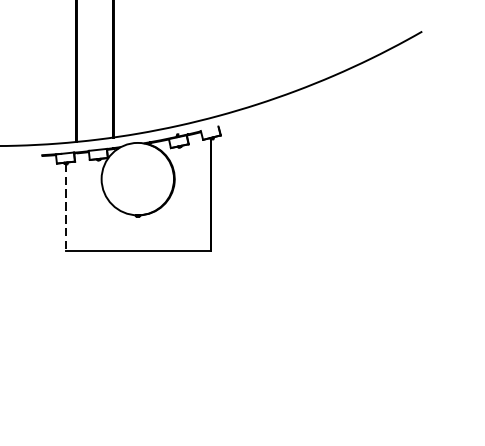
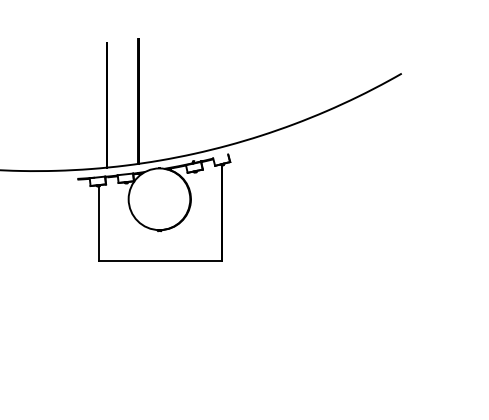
line: (66, 208) -> (98, 224), dashed -> solid

